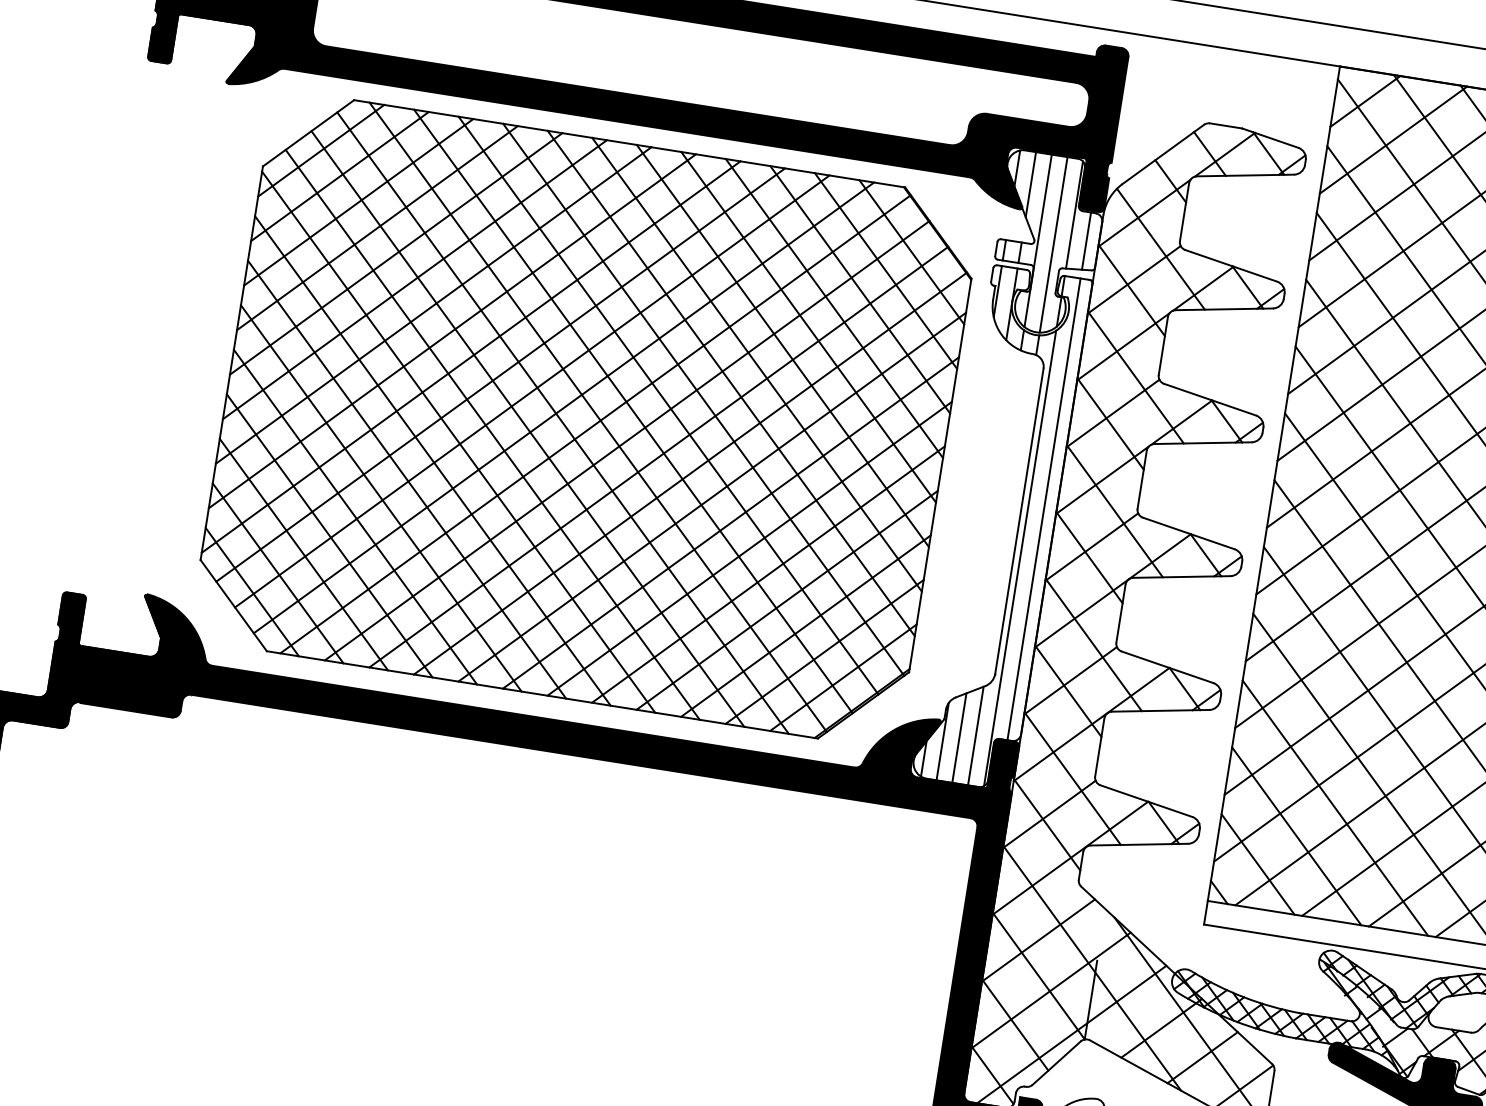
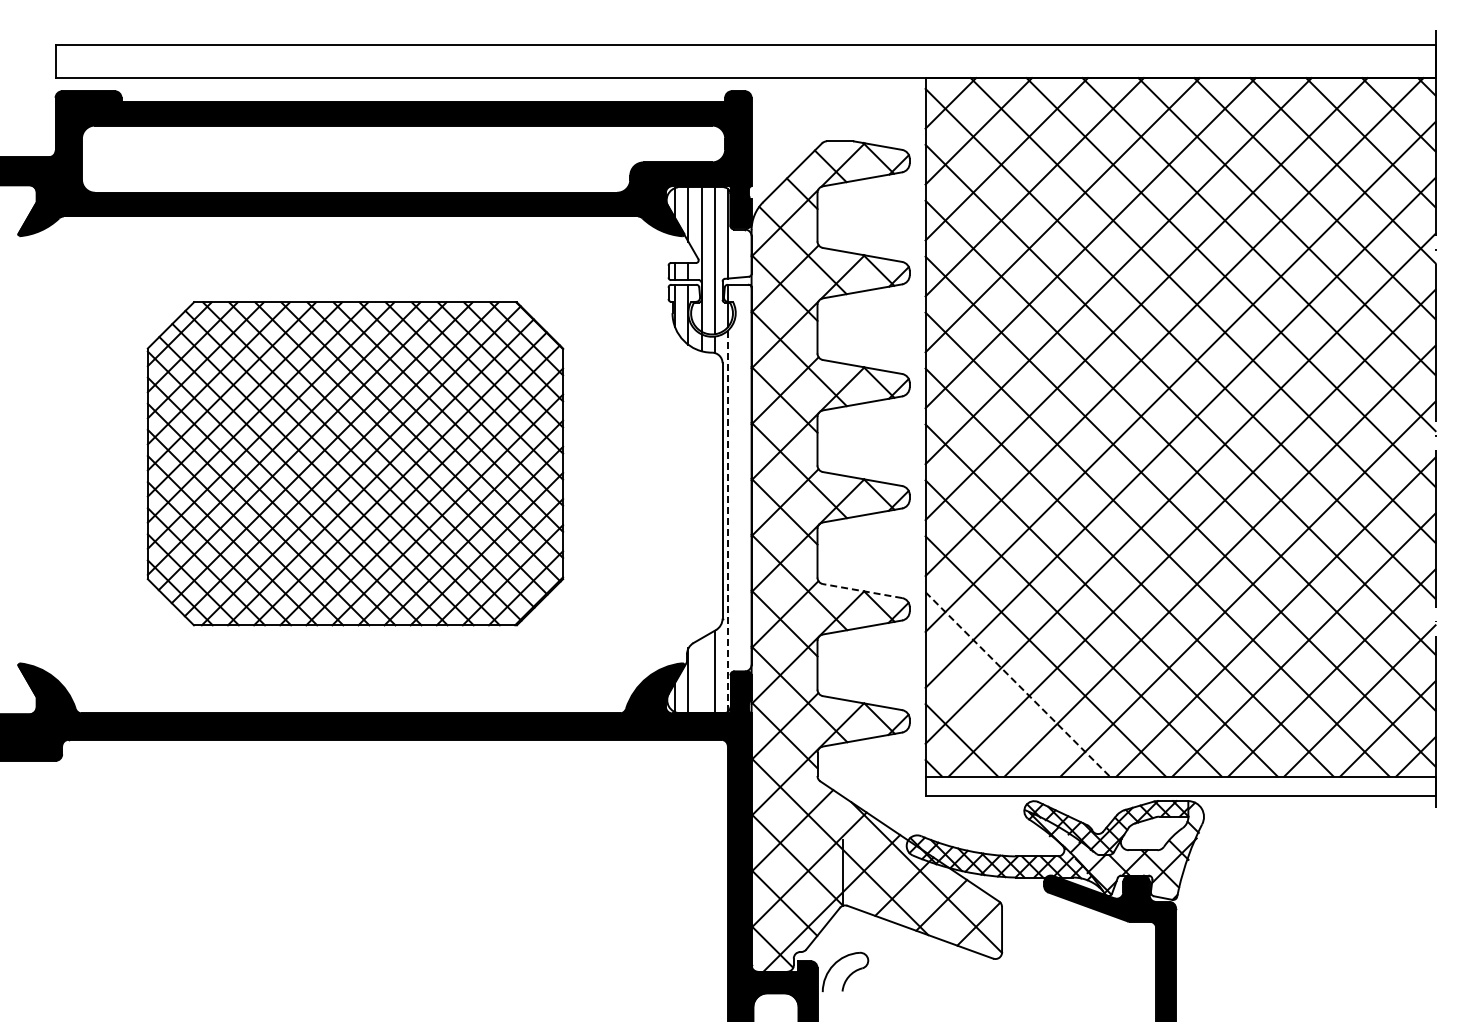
line: (1086, 241) -> (741, 253), removed
part: (586, 419) -> (355, 463), size x0.7
line: (1044, 508) -> (741, 477), removed
line: (1019, 558) -> (727, 521), solid -> dashed
line: (1167, 667) -> (862, 591), solid -> dashed
line: (959, 737) -> (701, 675), removed
line: (1336, 808) -> (1018, 684), solid -> dashed
line: (1296, 836) -> (989, 712), removed

